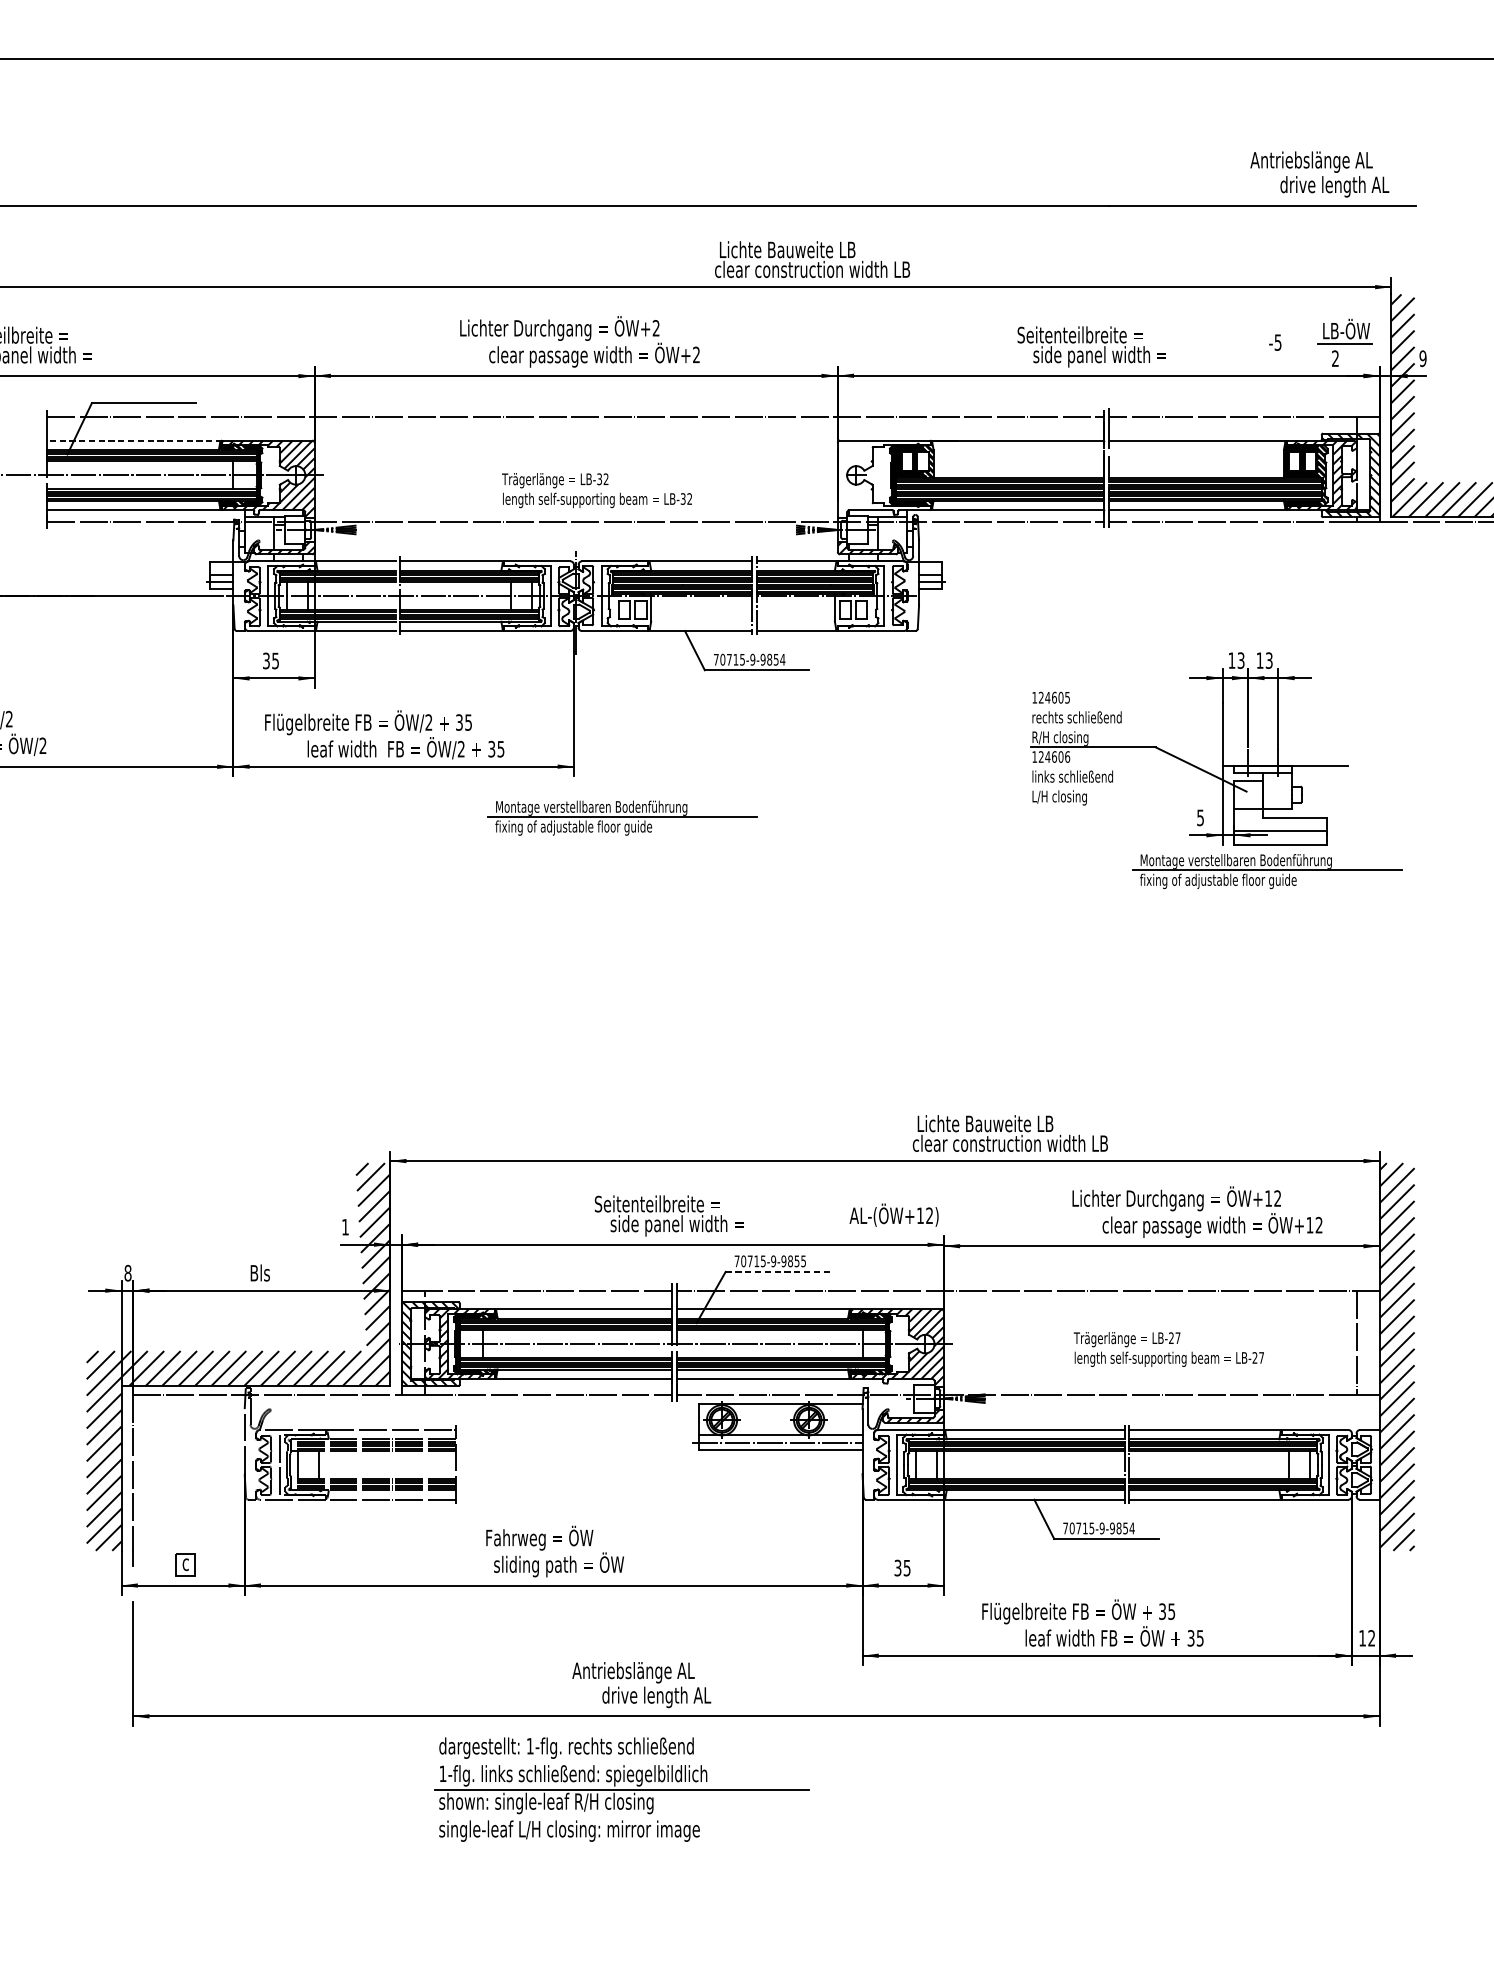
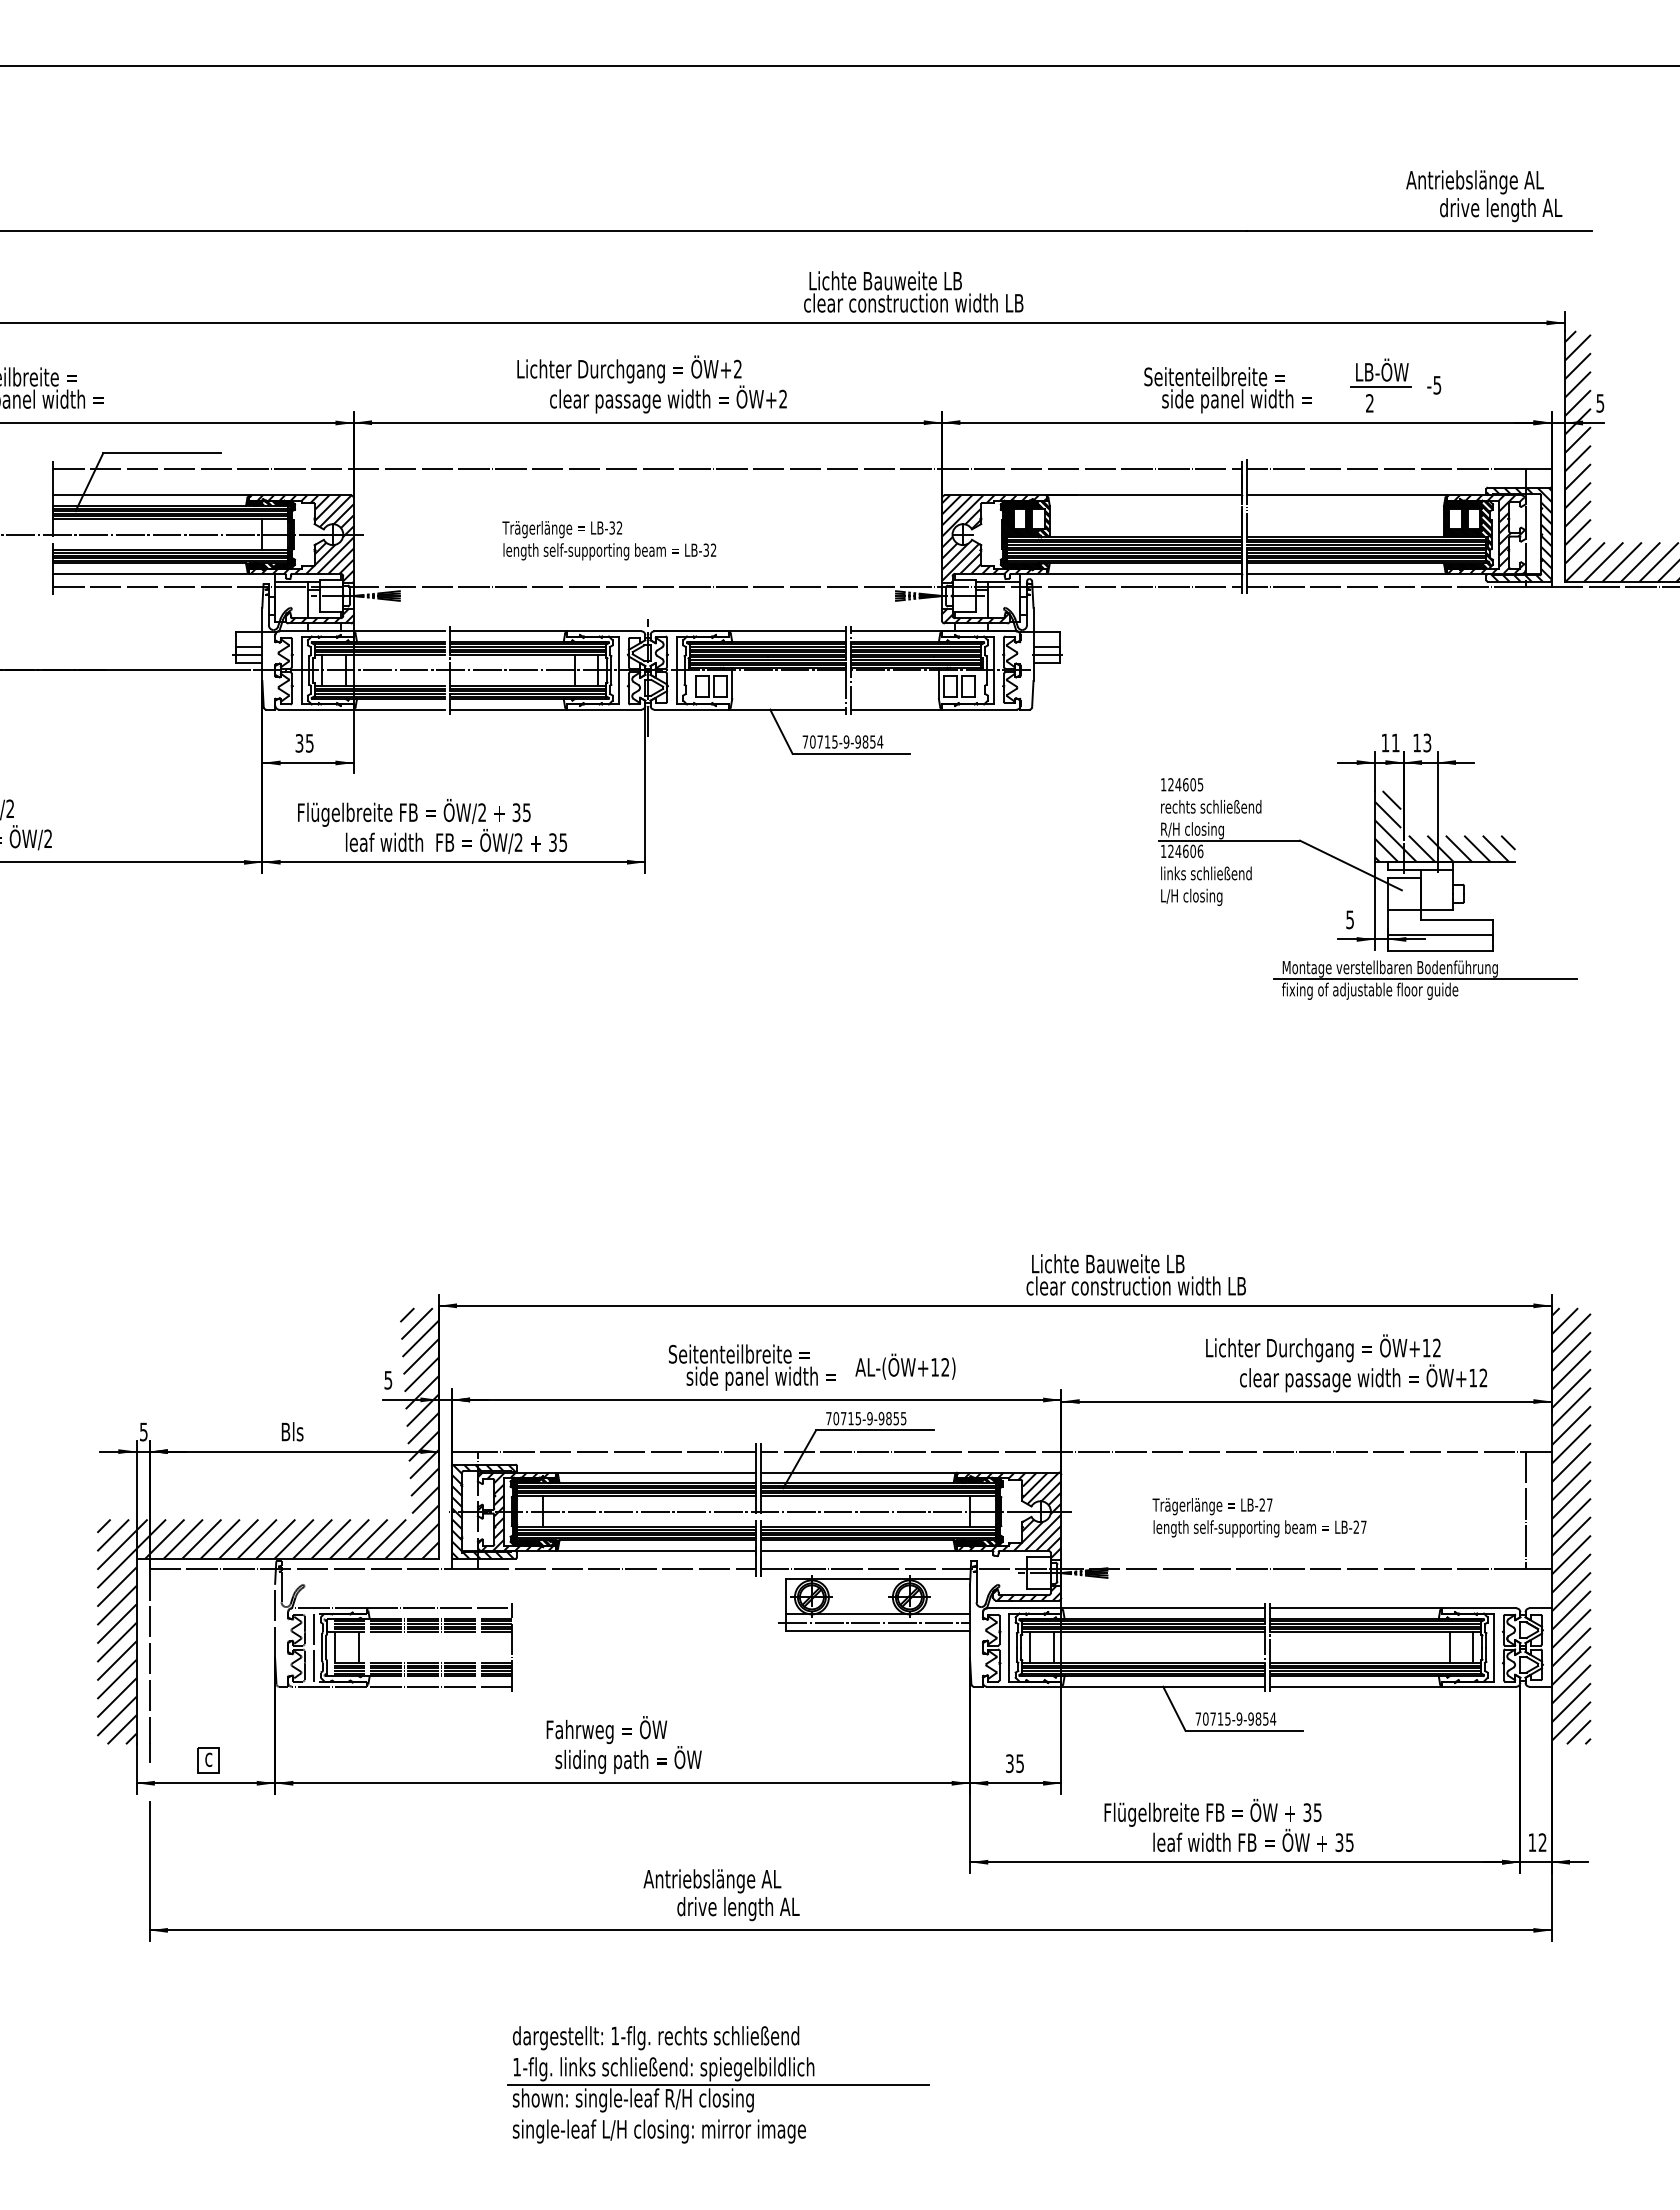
part: (1344, 342) -> (1380, 385), moved
text: (1423, 358) -> (1600, 403), 9 -> 5
line: (134, 440) -> (151, 495), dashed -> solid
hatch: (884, 478) -> (994, 538), added
text: (597, 490) -> (609, 540), moved
text: (1240, 660) -> (1395, 742), 13 -> 11
hatch: (1285, 734) -> (1445, 826), added
part: (622, 817) -> (700, 919), removed
text: (894, 1214) -> (905, 1366), moved
text: (345, 1227) -> (388, 1380), 1 -> 5
line: (777, 1271) -> (874, 1430), dashed -> solid
text: (127, 1272) -> (143, 1431), 8 -> 5
text: (1168, 1349) -> (1259, 1517), moved
part: (622, 1789) -> (718, 2084), moved

